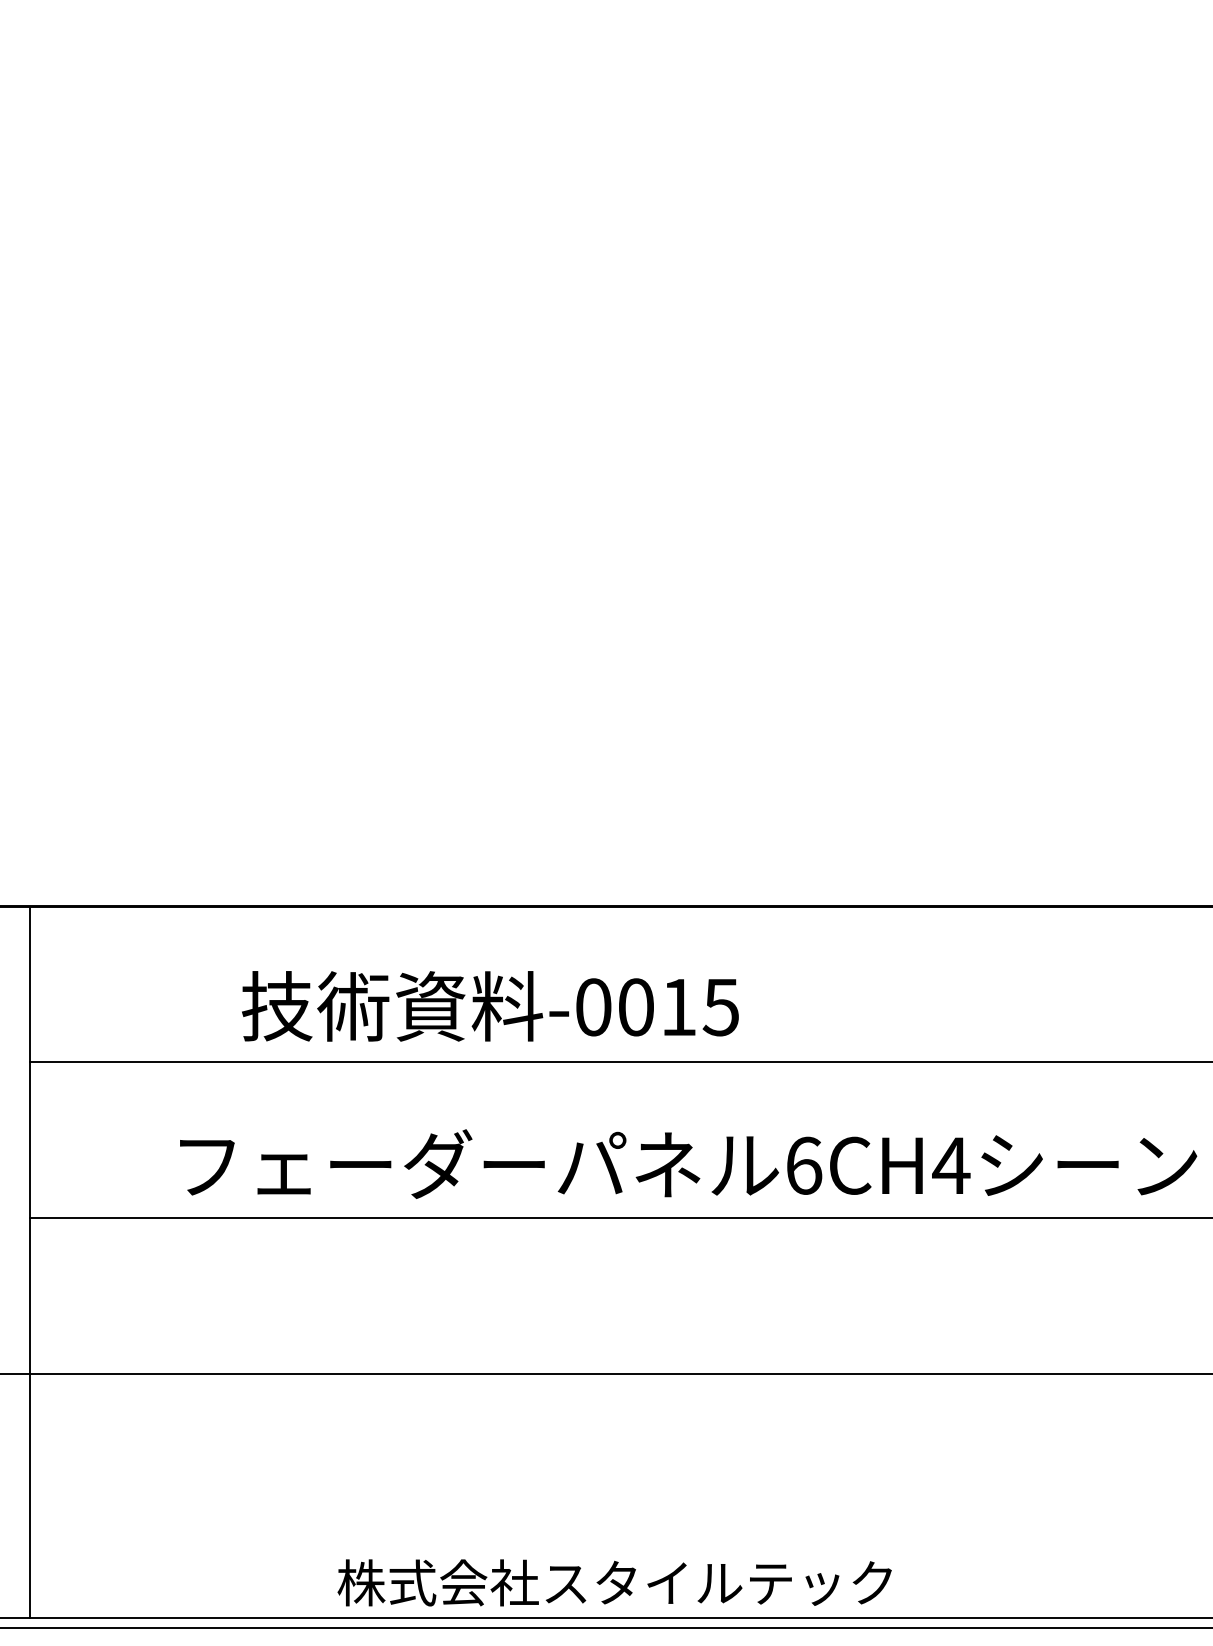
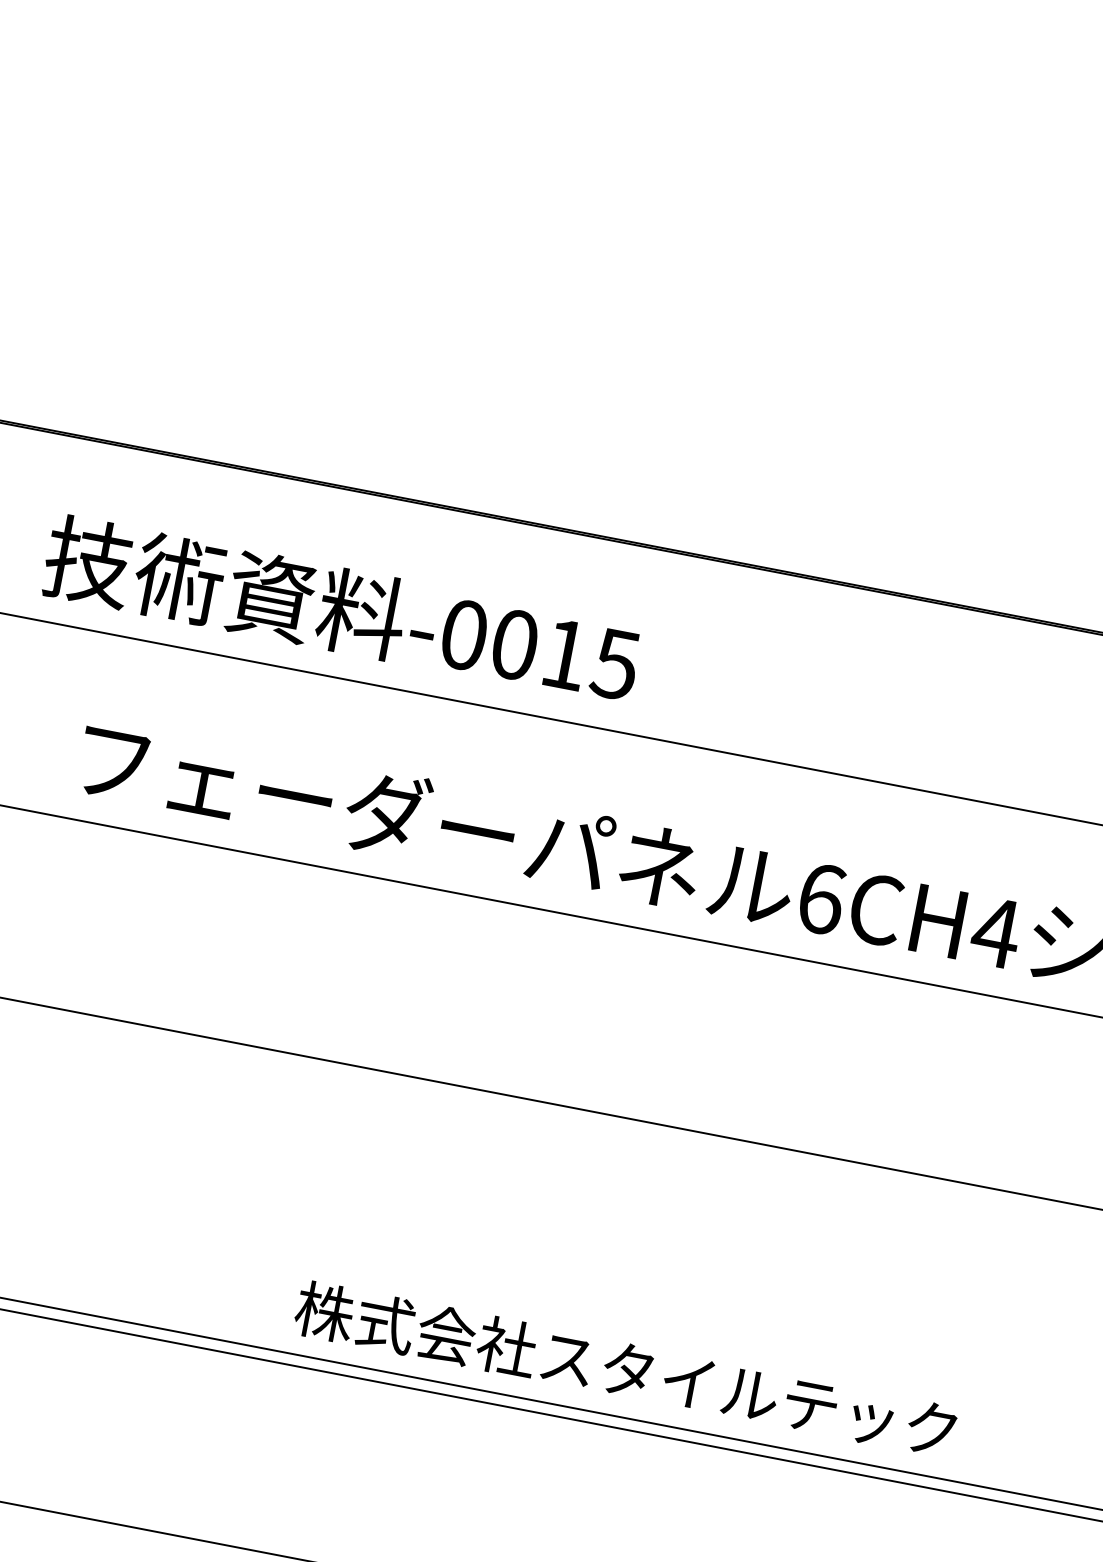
text: (490, 1006) -> (342, 610), moved
text: (614, 1582) -> (625, 1369), moved

